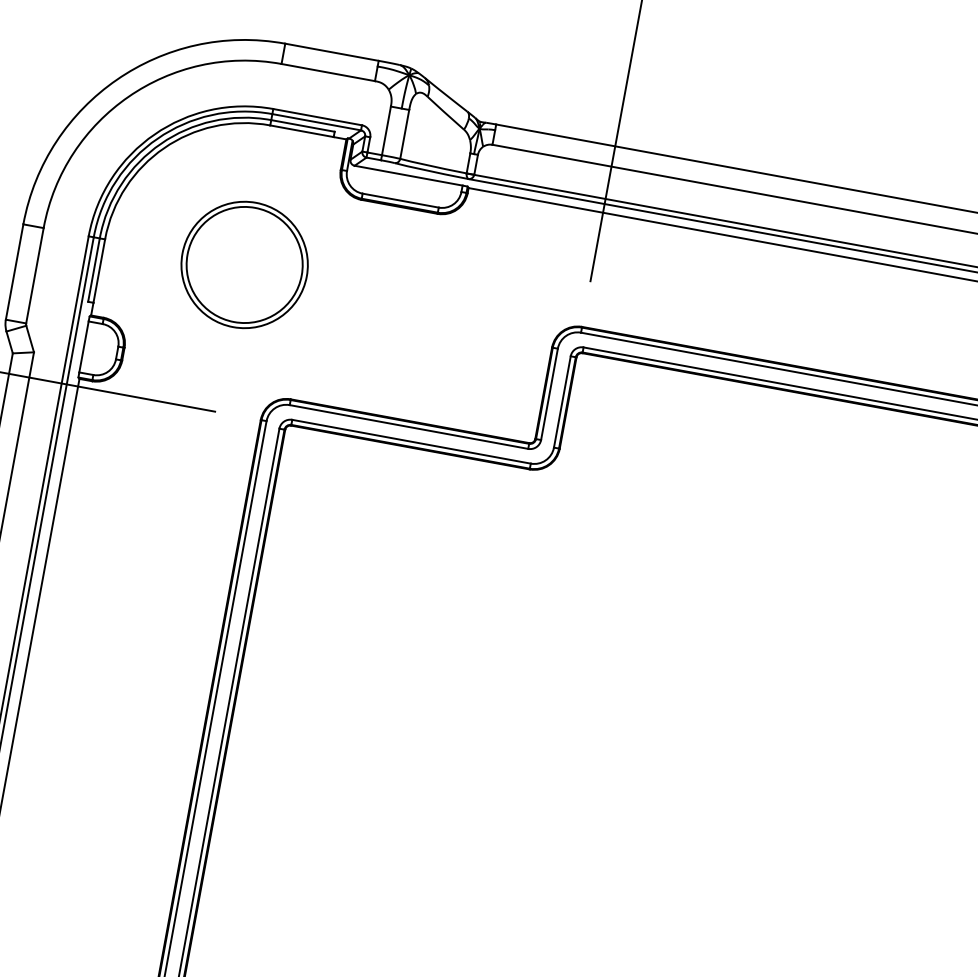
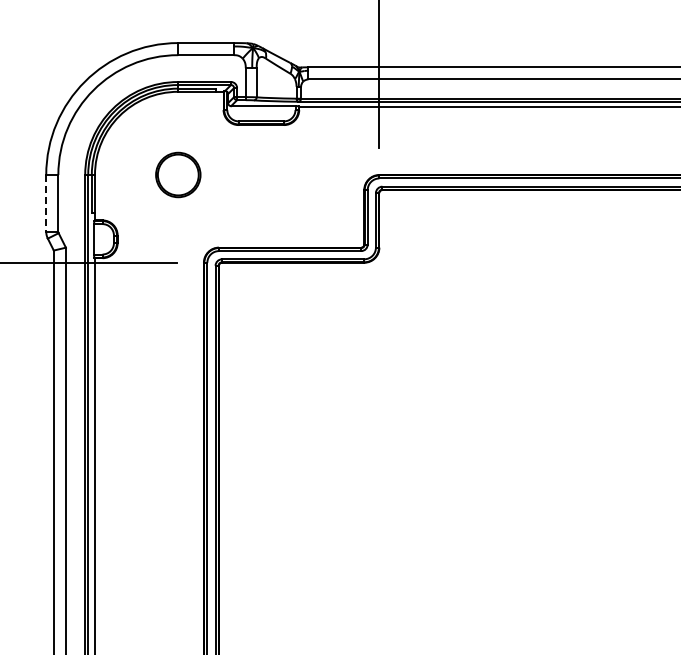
part: (245, 264) -> (178, 174), size x0.6
line: (15, 272) -> (46, 203), solid -> dashed

